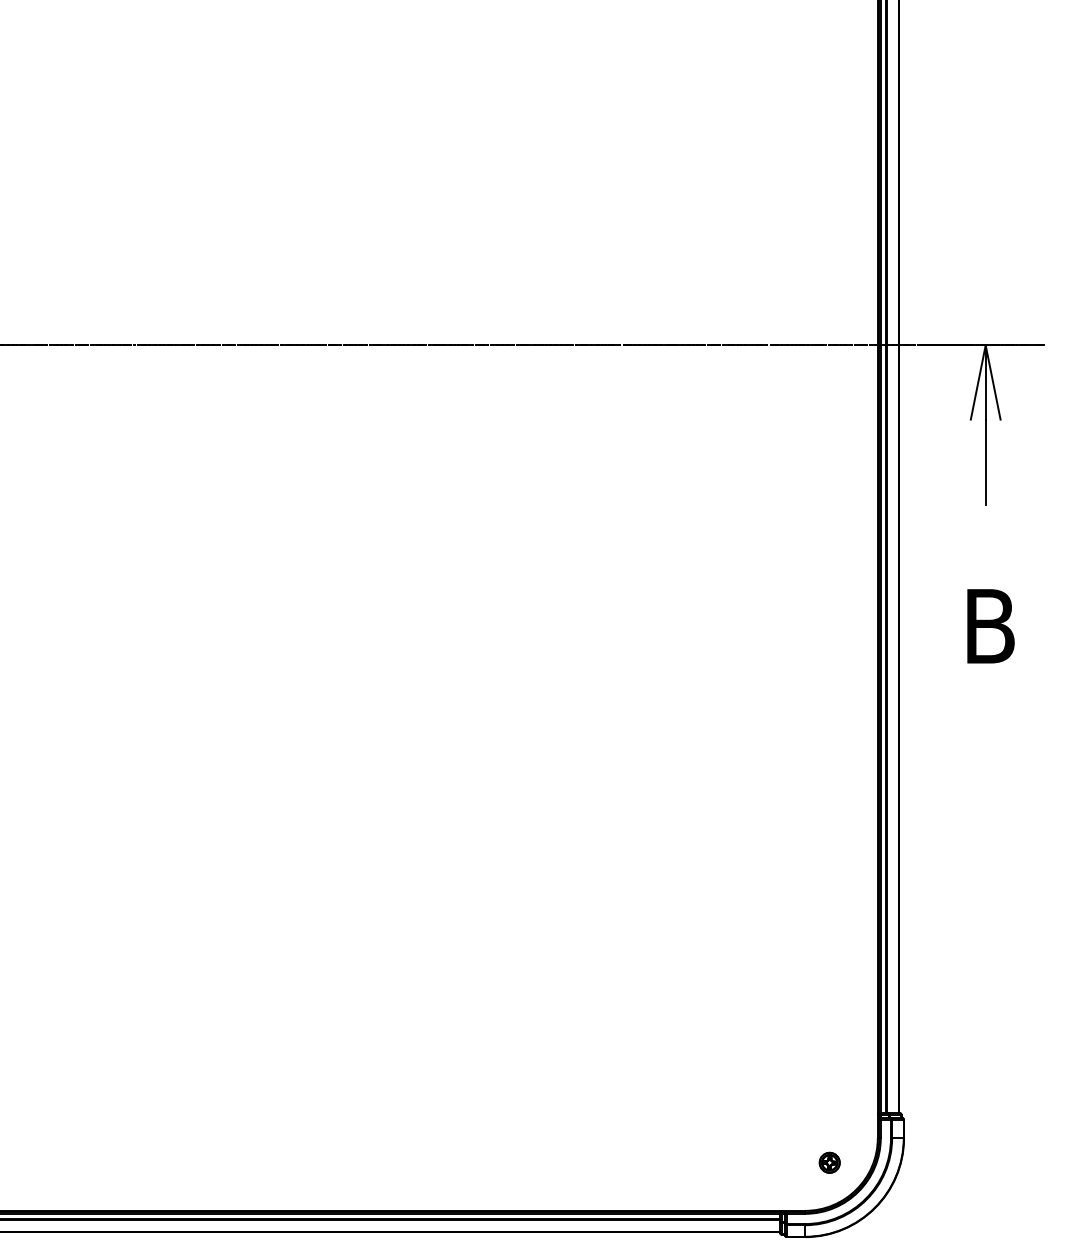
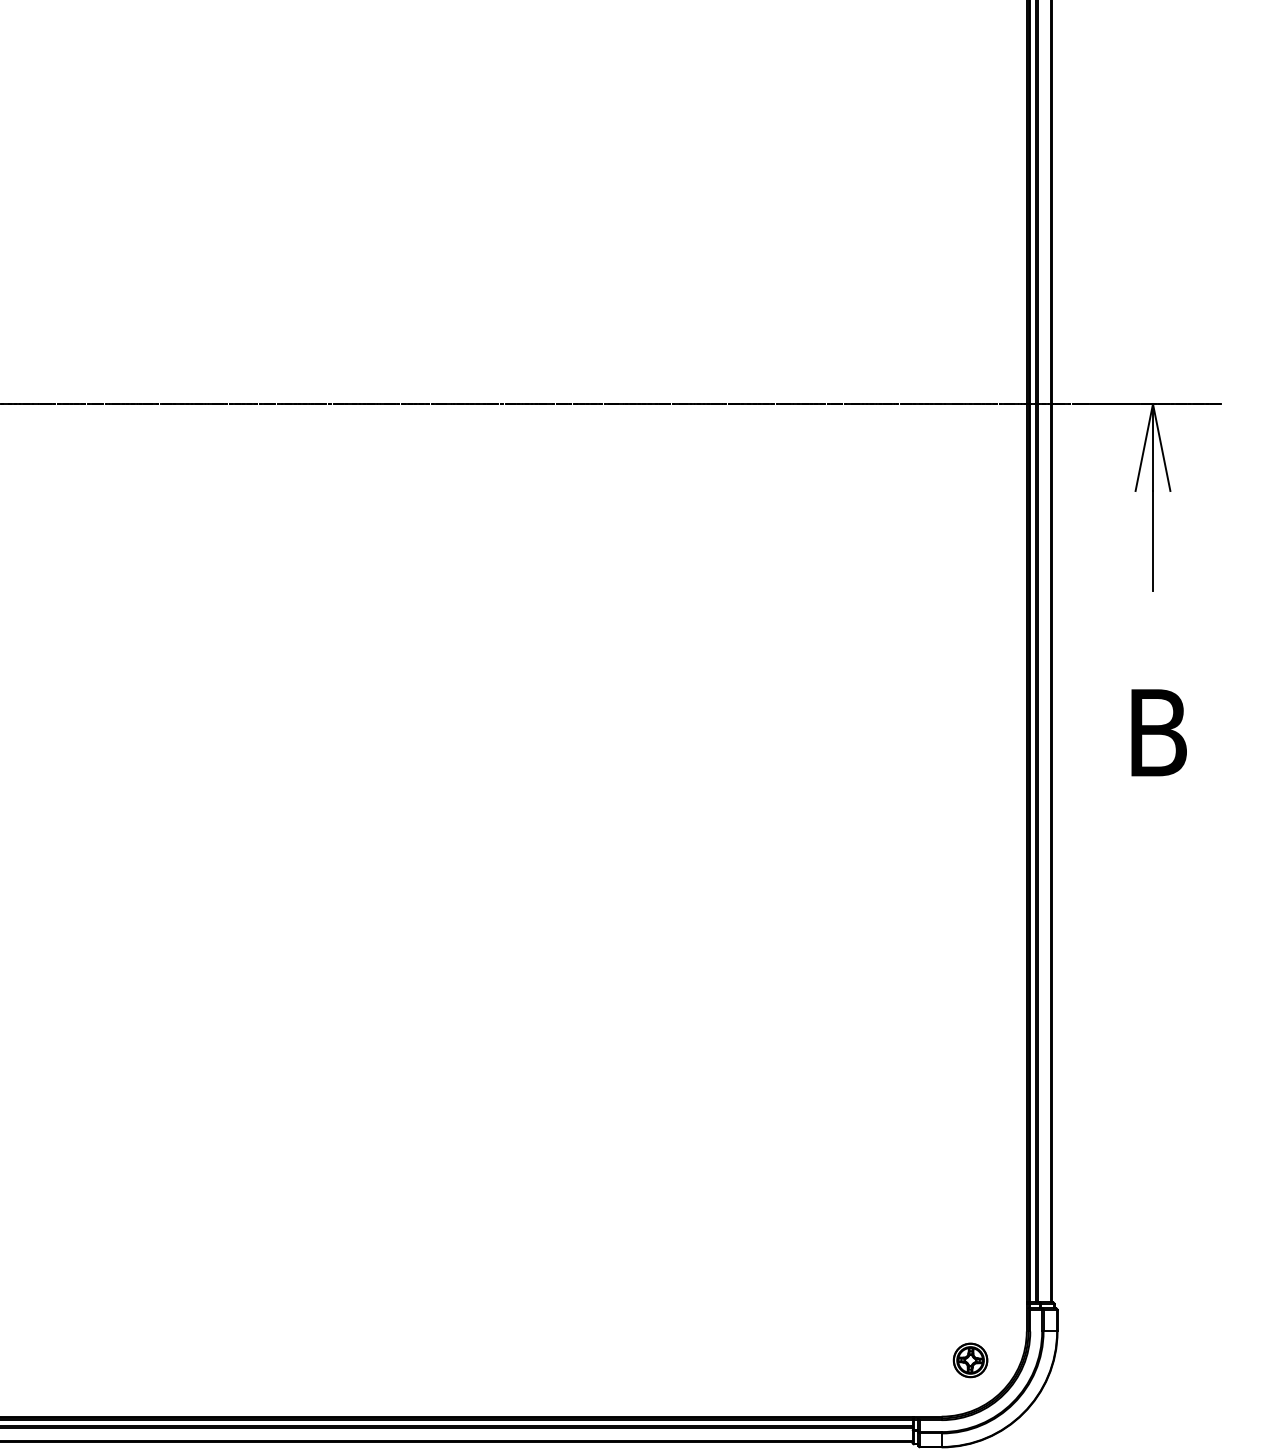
part: (829, 1162) -> (970, 1360), size x1.43

